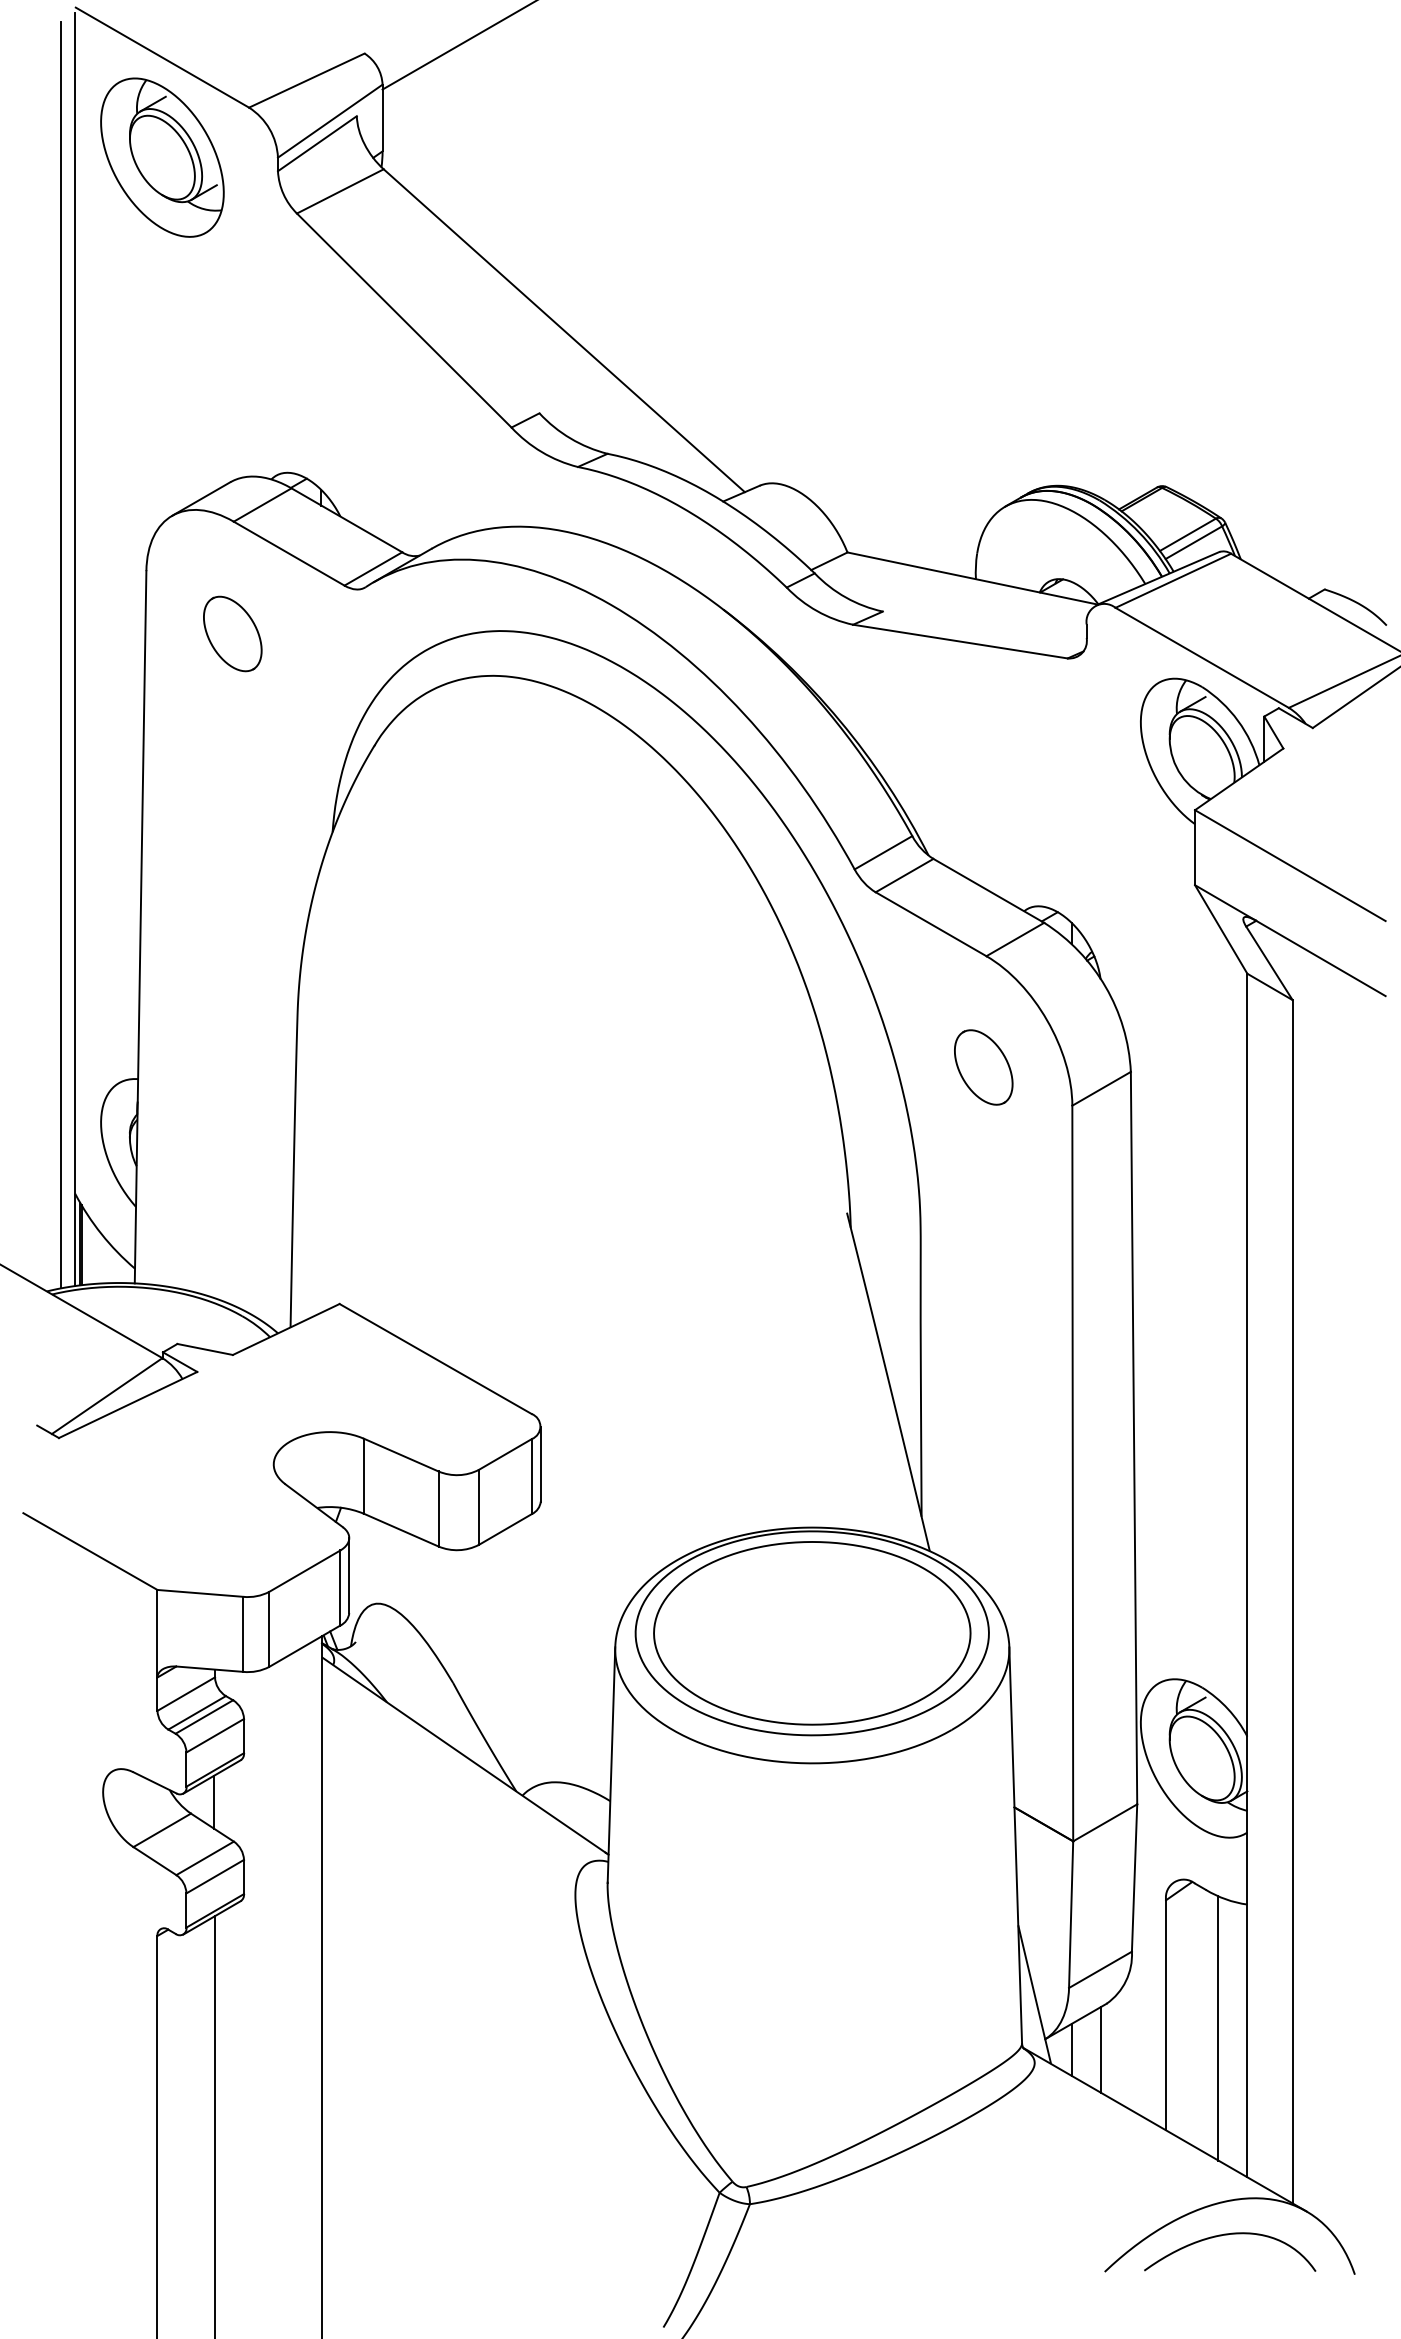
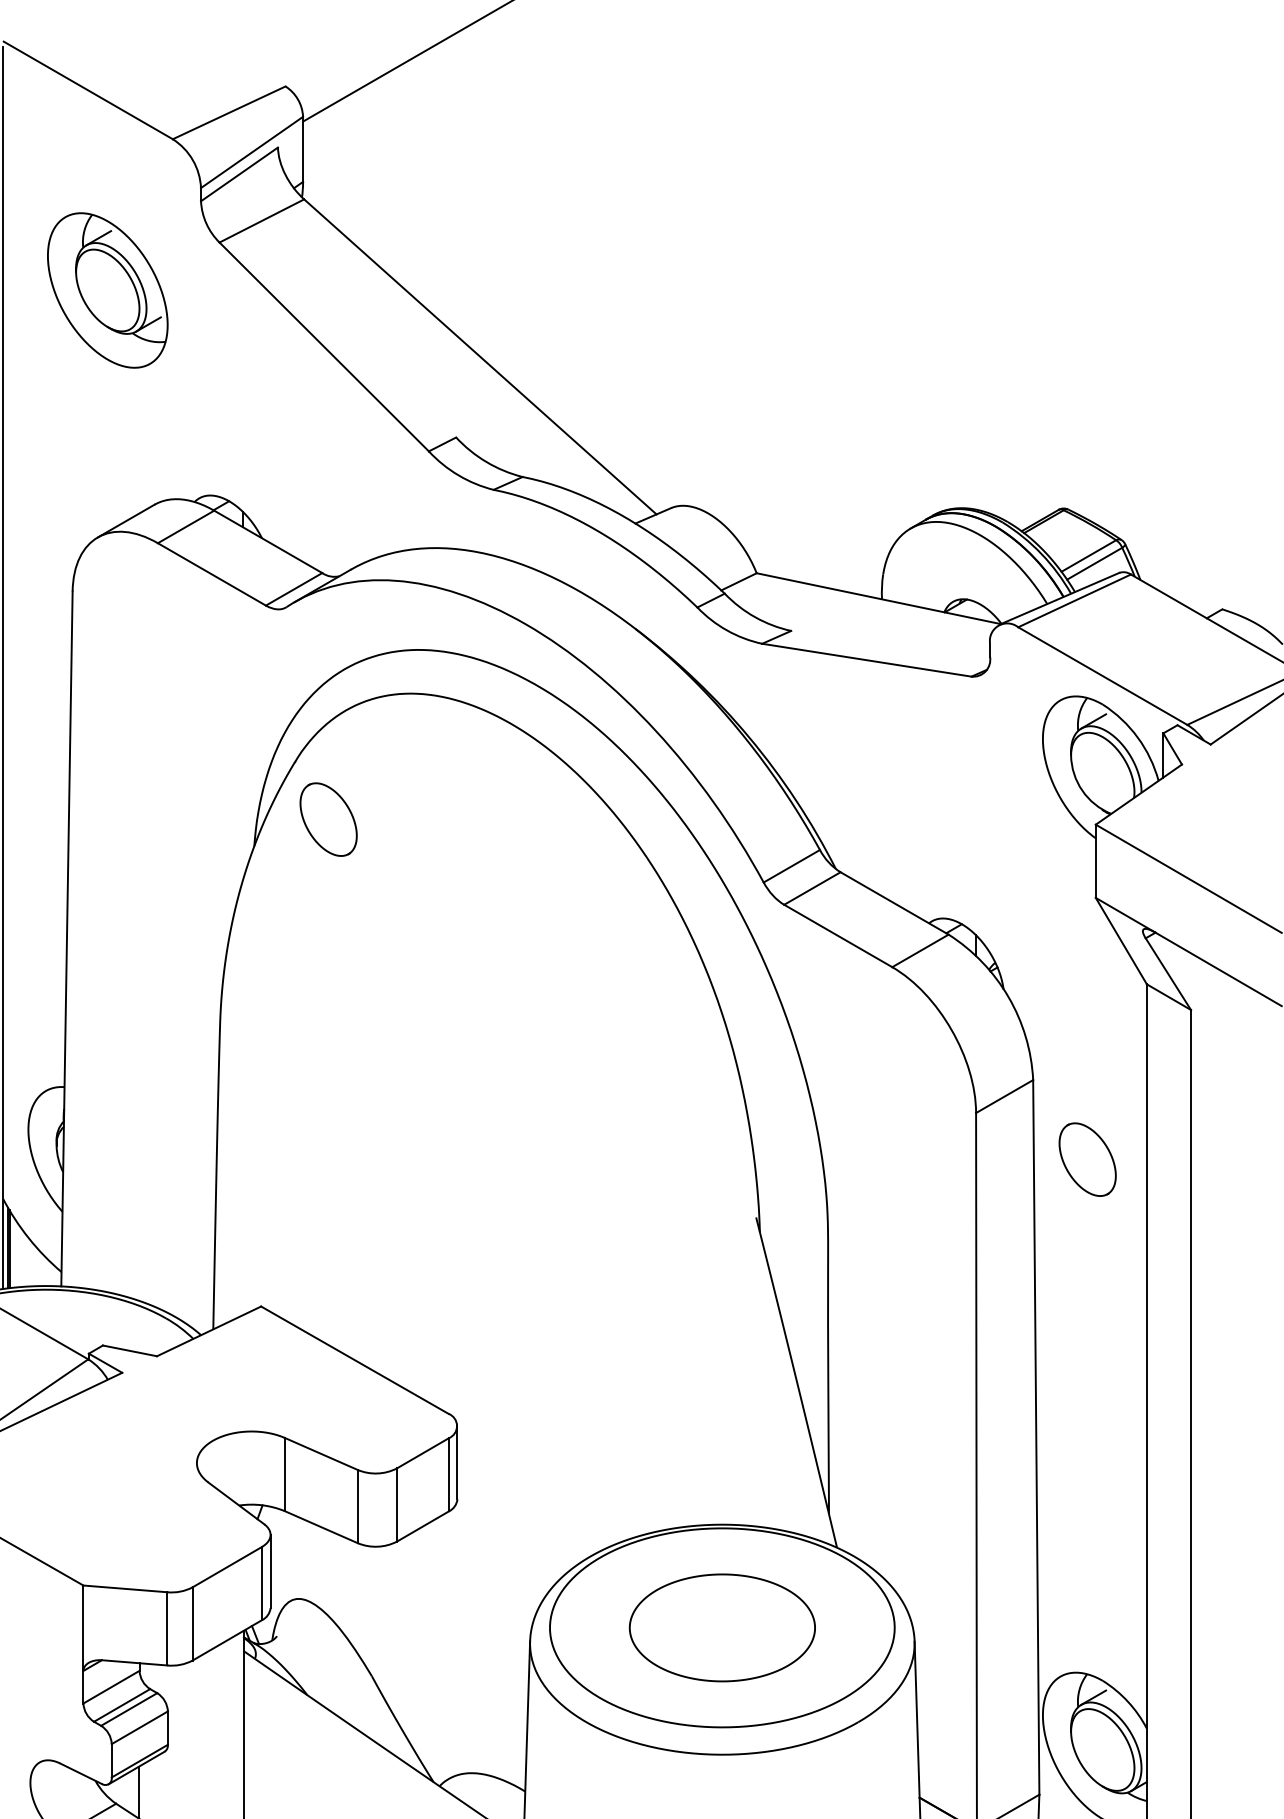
part: (162, 157) -> (107, 290), moved
part: (232, 633) -> (328, 819), moved
part: (983, 1067) -> (1087, 1159), moved
part: (812, 1633) -> (722, 1628), size x0.6

